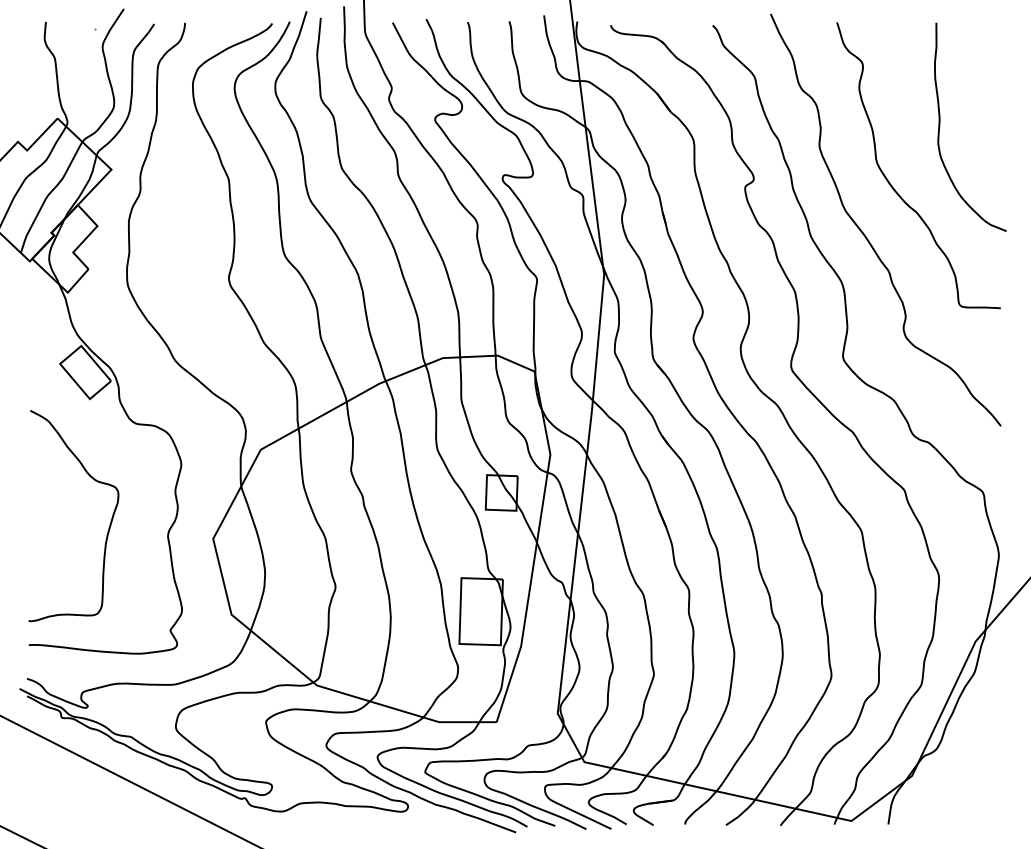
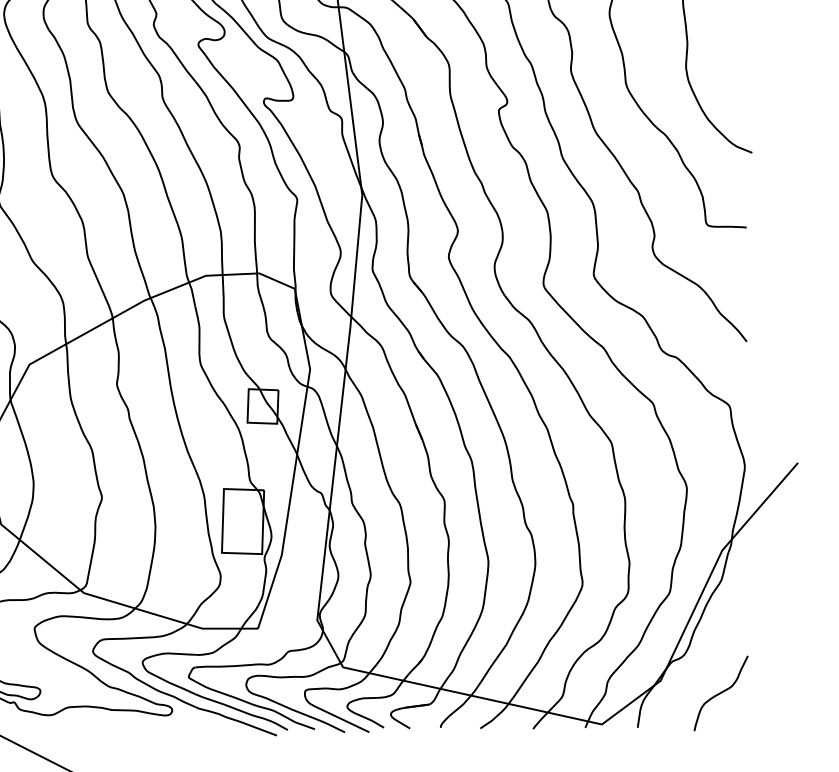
curve: (974, 788) -> (721, 692), added

